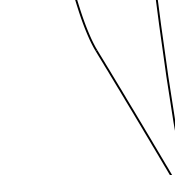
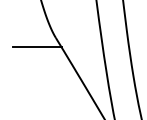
line: (68, 64) -> (36, 47), added

